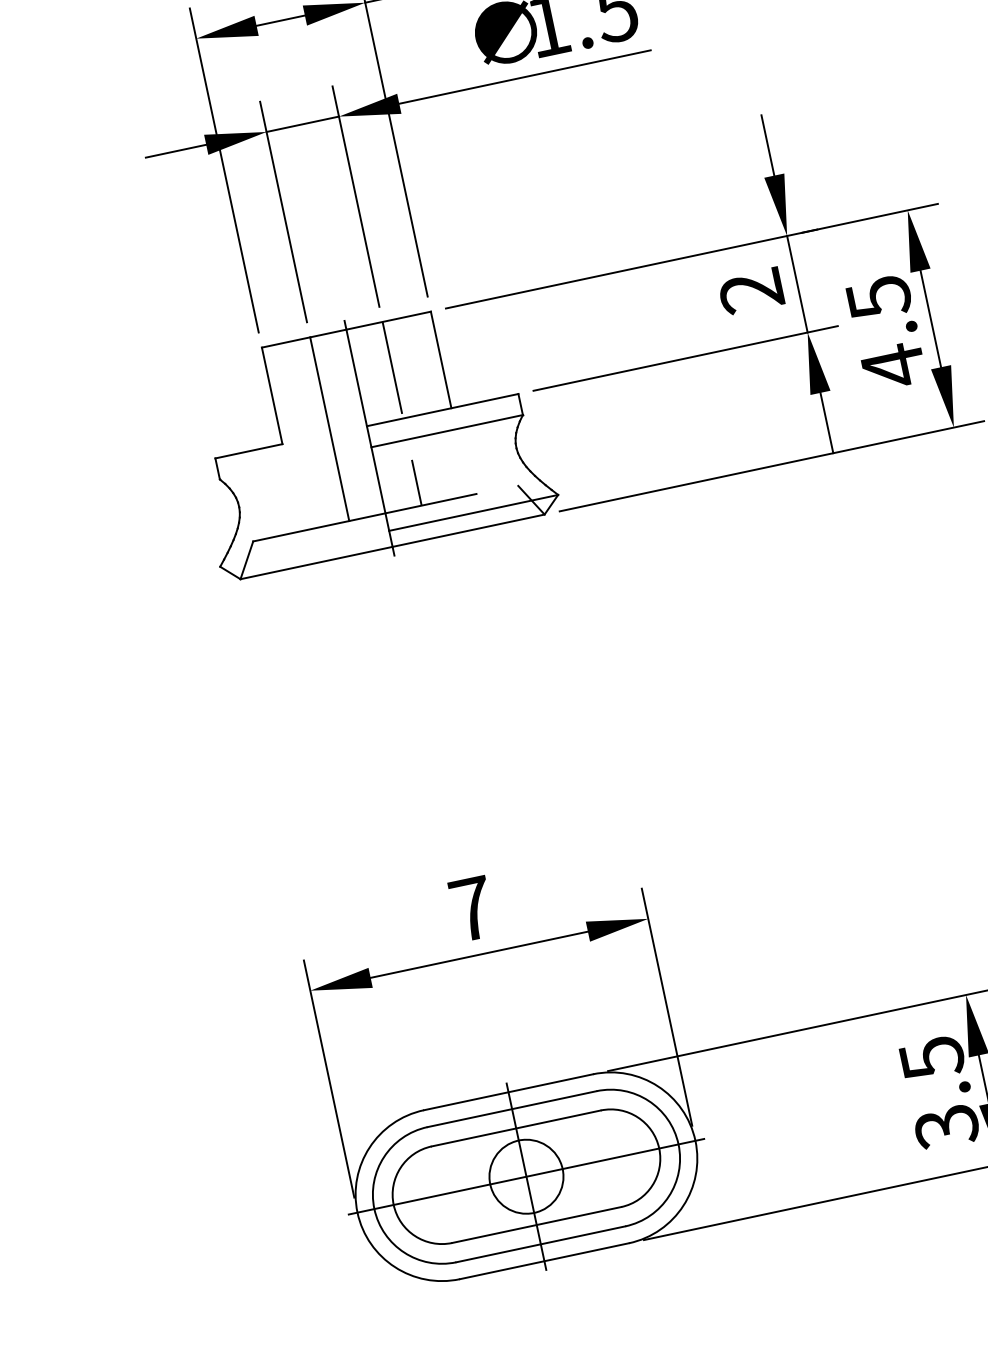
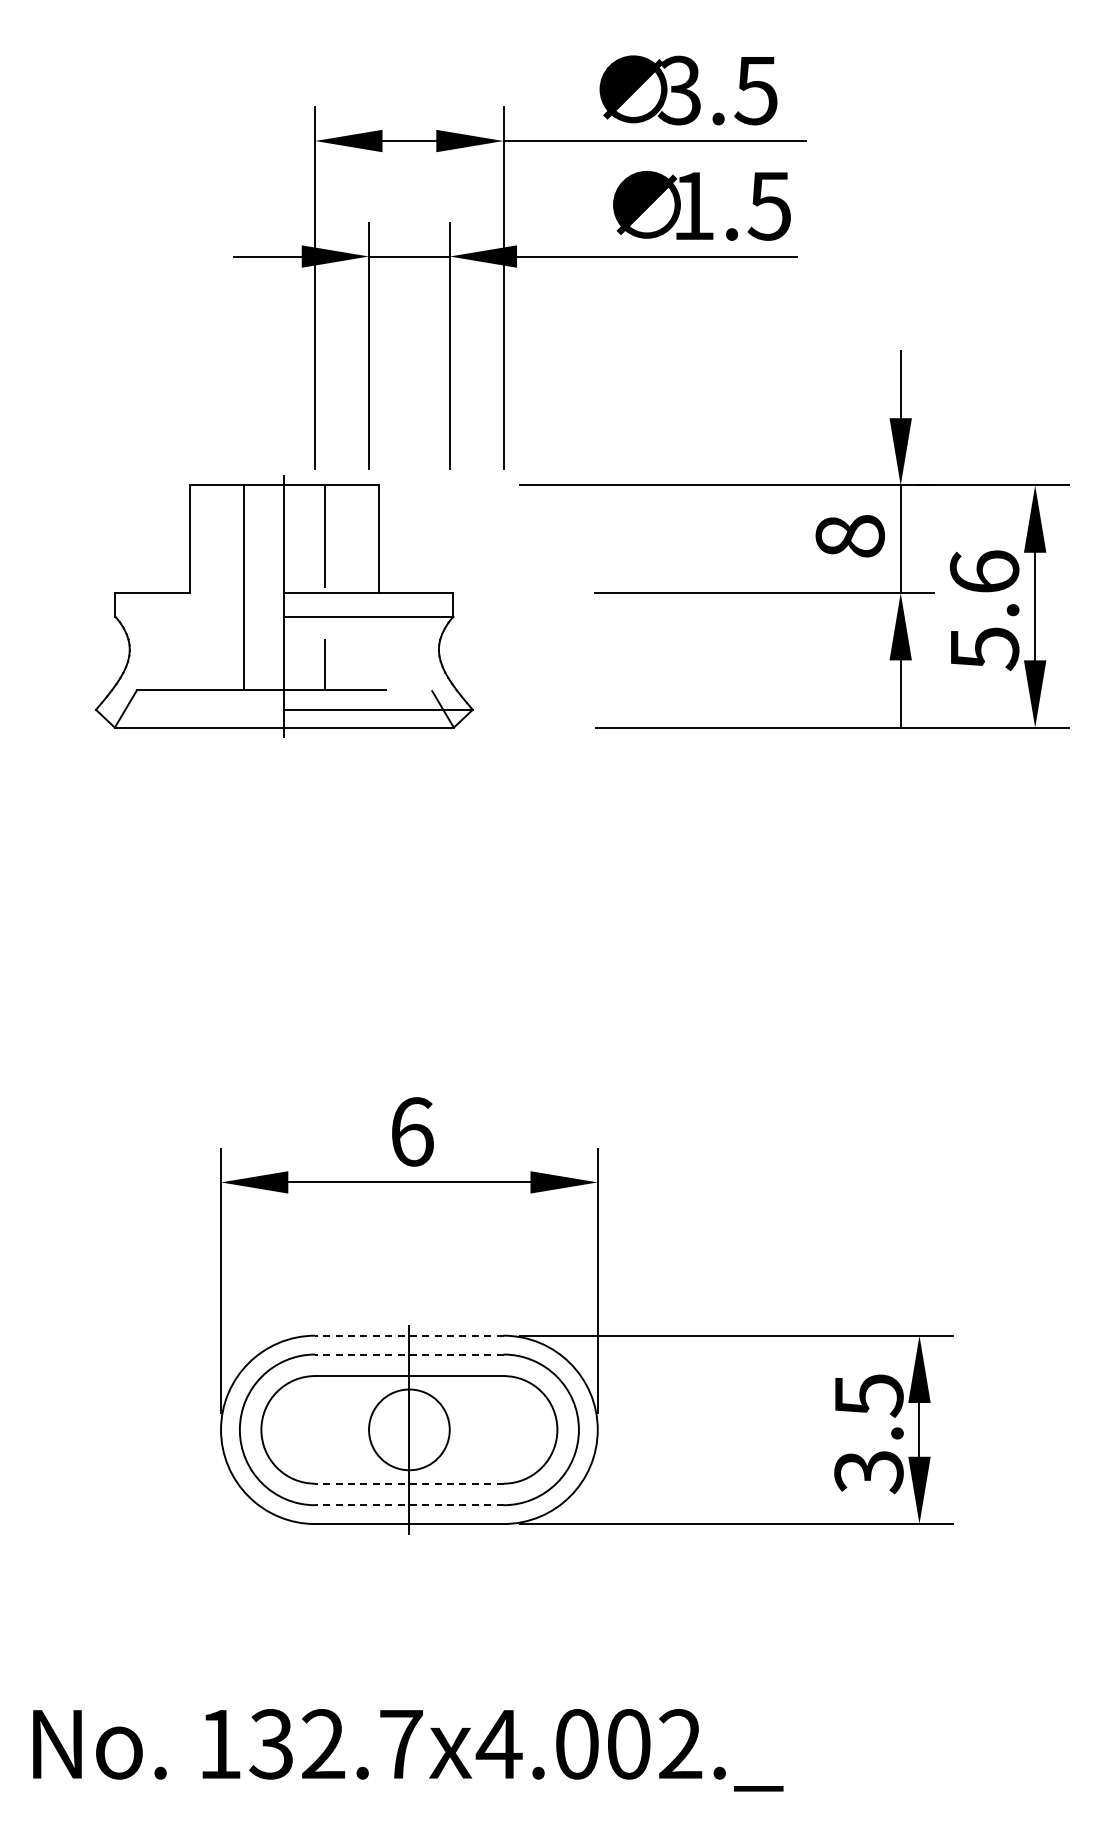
text: (750, 291) -> (849, 536), 2 -> 8
text: (886, 332) -> (984, 610), 4.5 -> 5.6
part: (368, 438) -> (283, 606), moved
text: (472, 908) -> (412, 1131), 7 -> 6
line: (507, 1092) -> (408, 1335), solid -> dashed
line: (511, 1109) -> (408, 1354), solid -> dashed
line: (526, 1176) -> (409, 1429), removed
line: (535, 1225) -> (408, 1483), solid -> dashed
line: (540, 1244) -> (408, 1505), solid -> dashed

